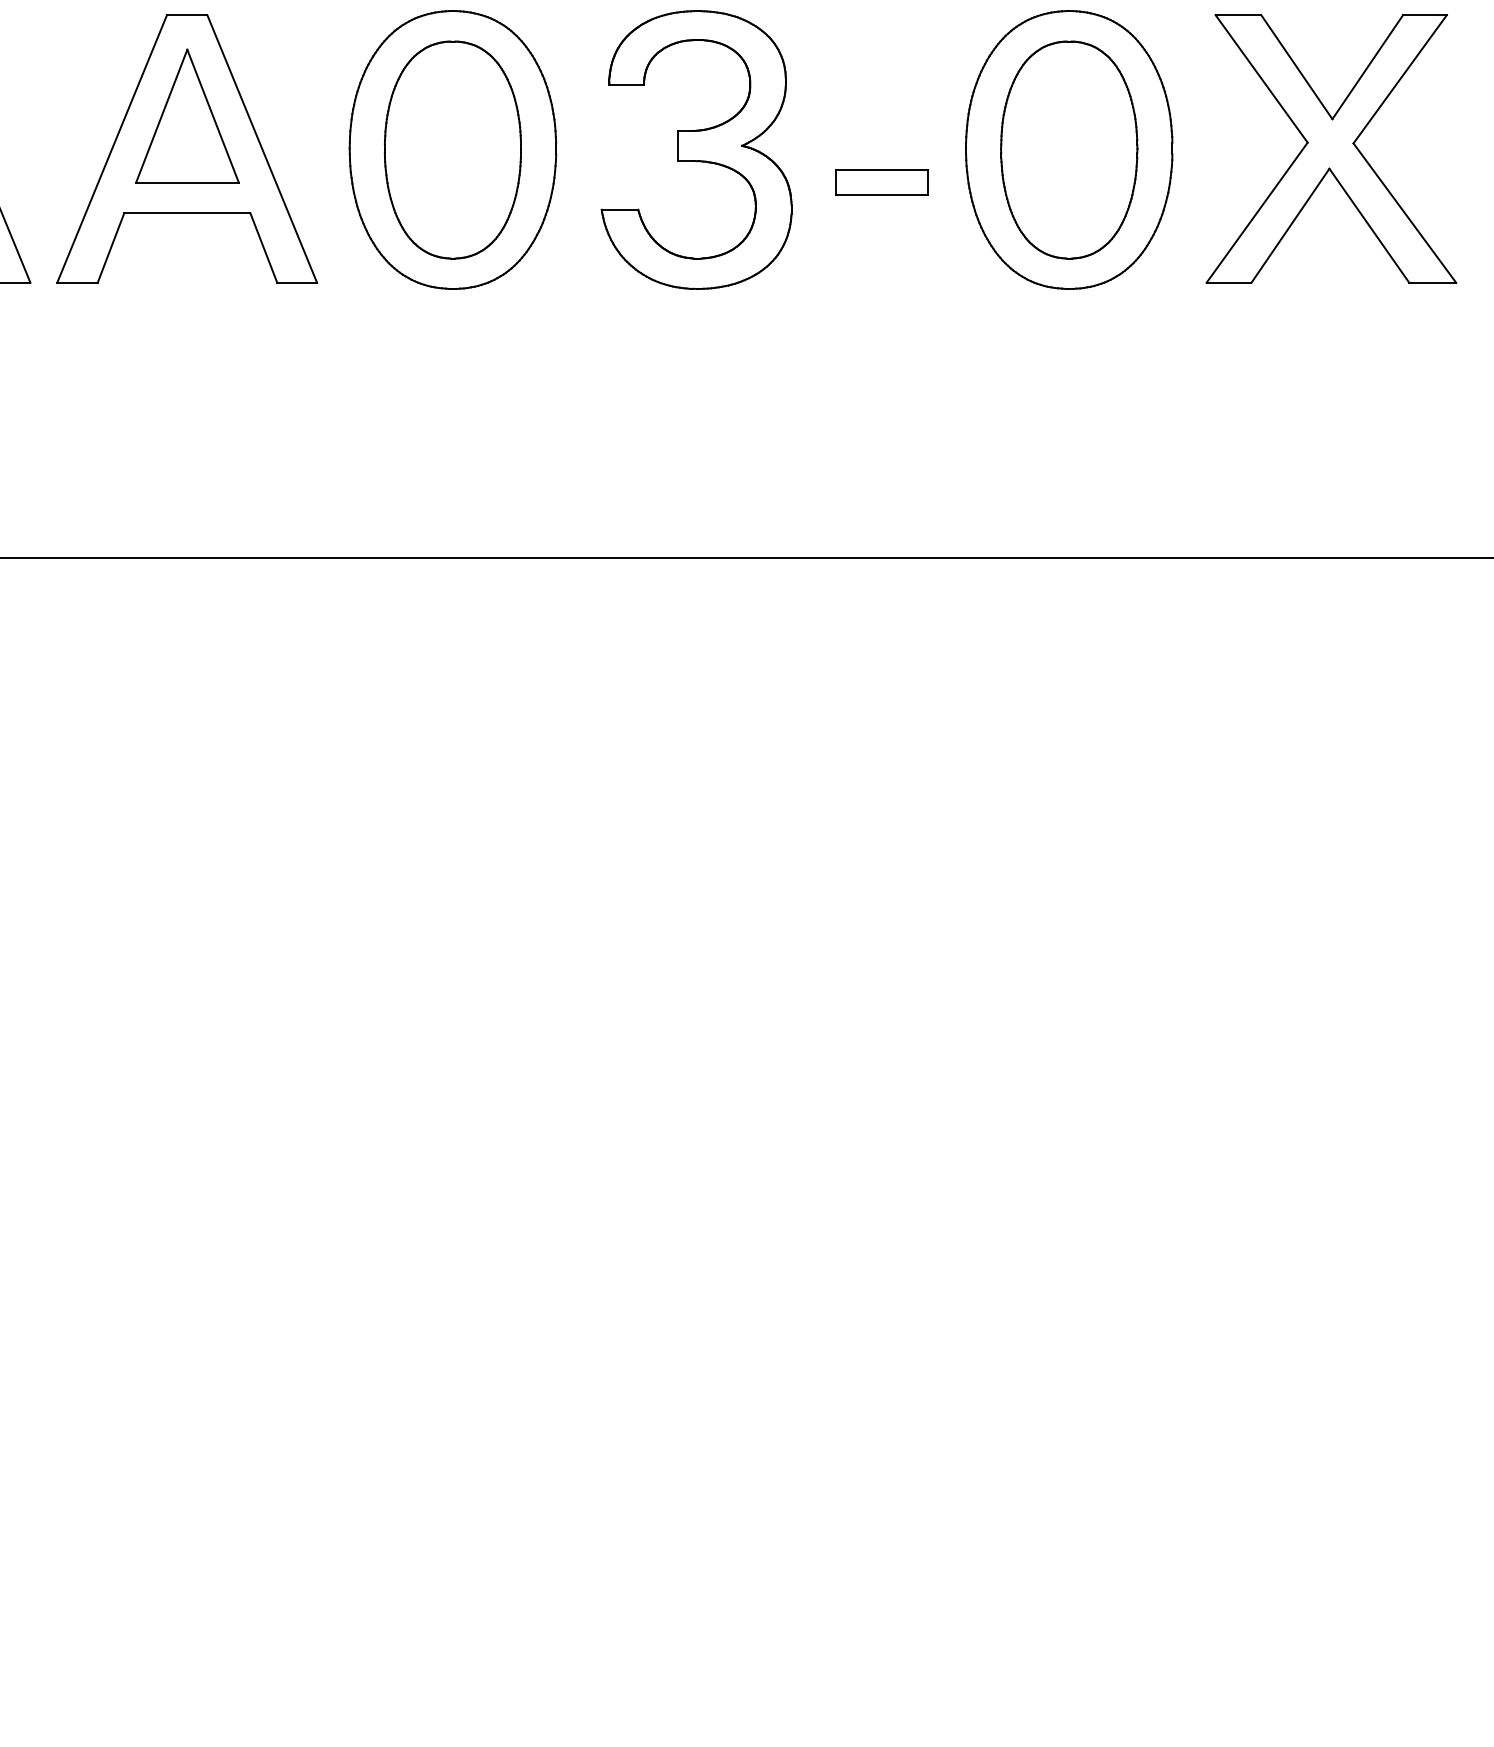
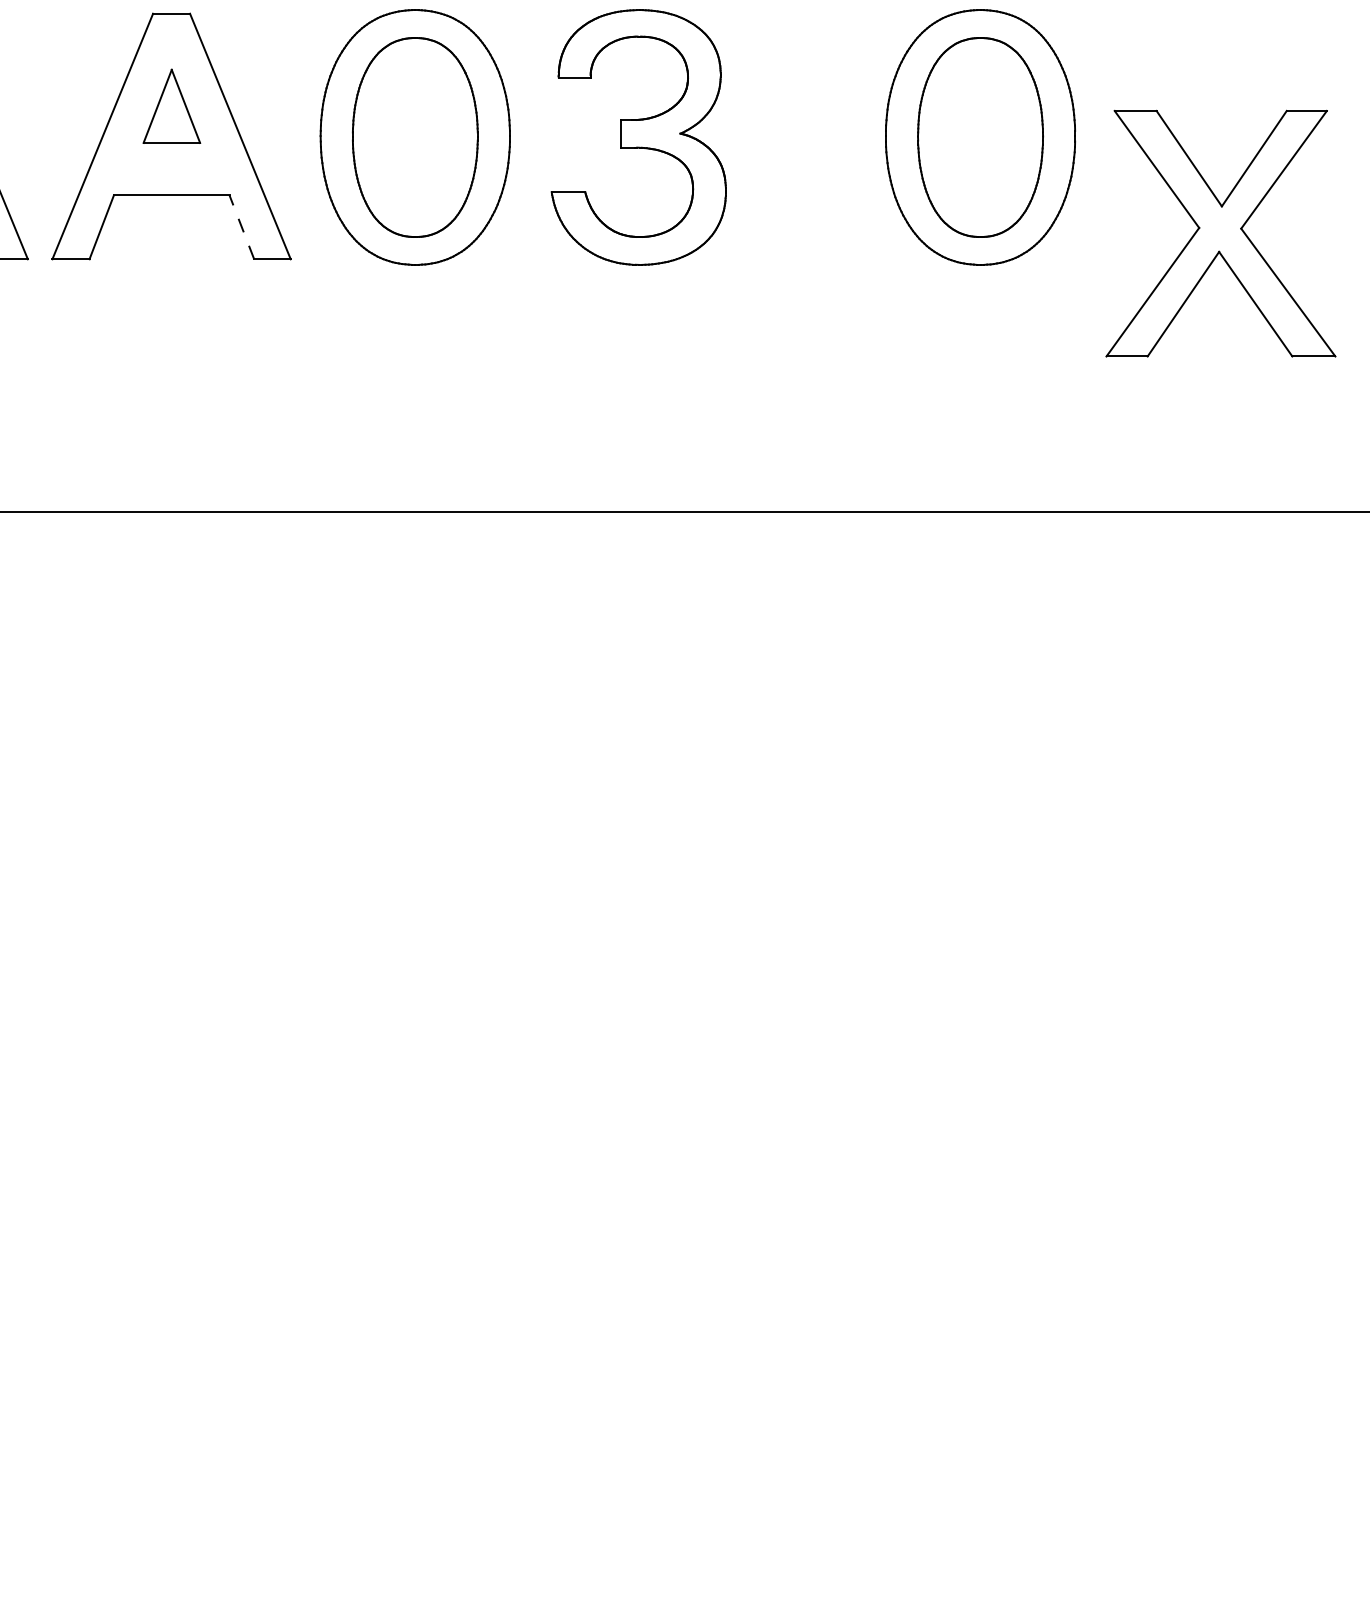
part: (187, 115) -> (171, 105), size x0.6
part: (1331, 148) -> (1221, 233), moved
part: (881, 182) -> (808, 167), removed
line: (263, 247) -> (241, 226), solid -> dashed

